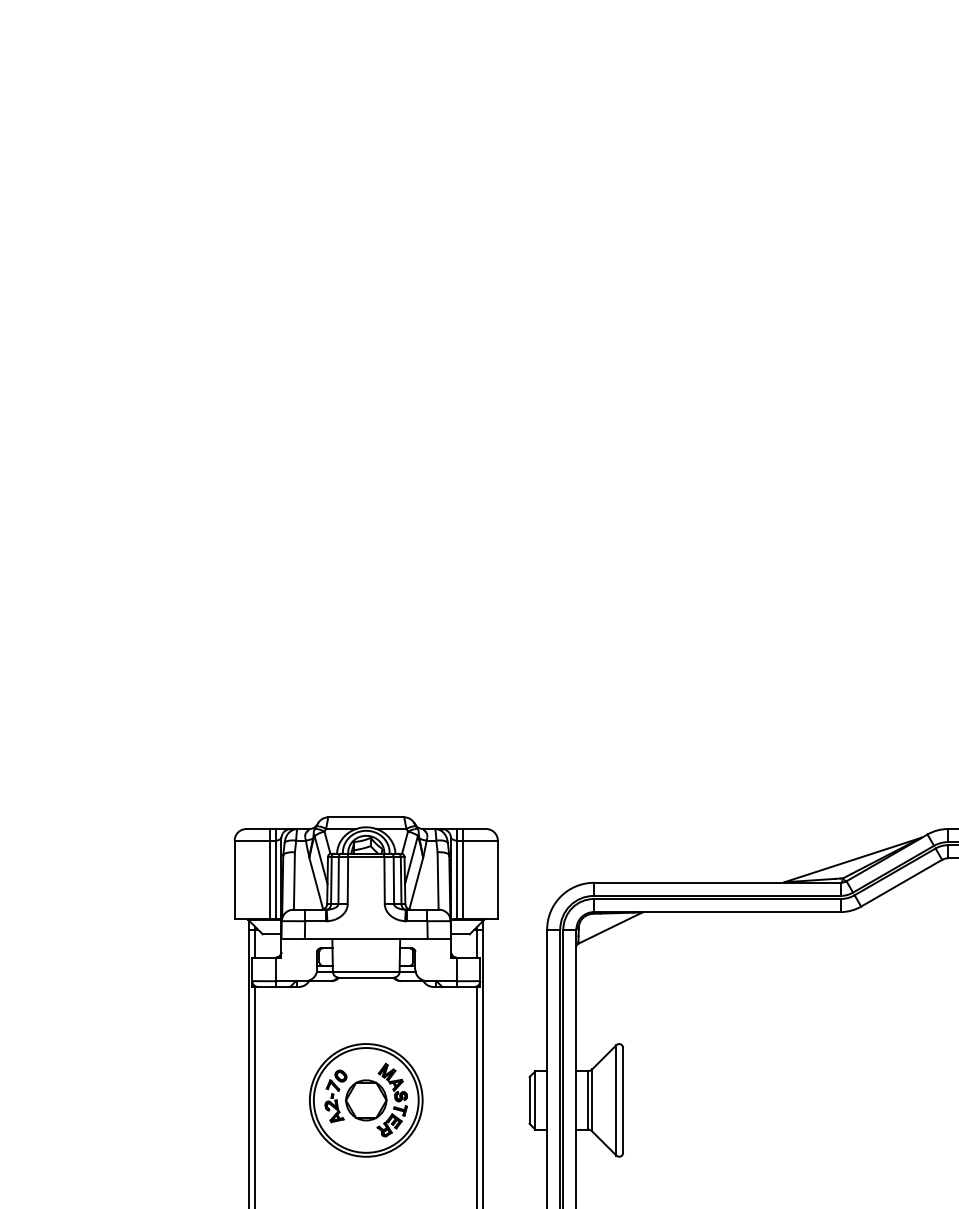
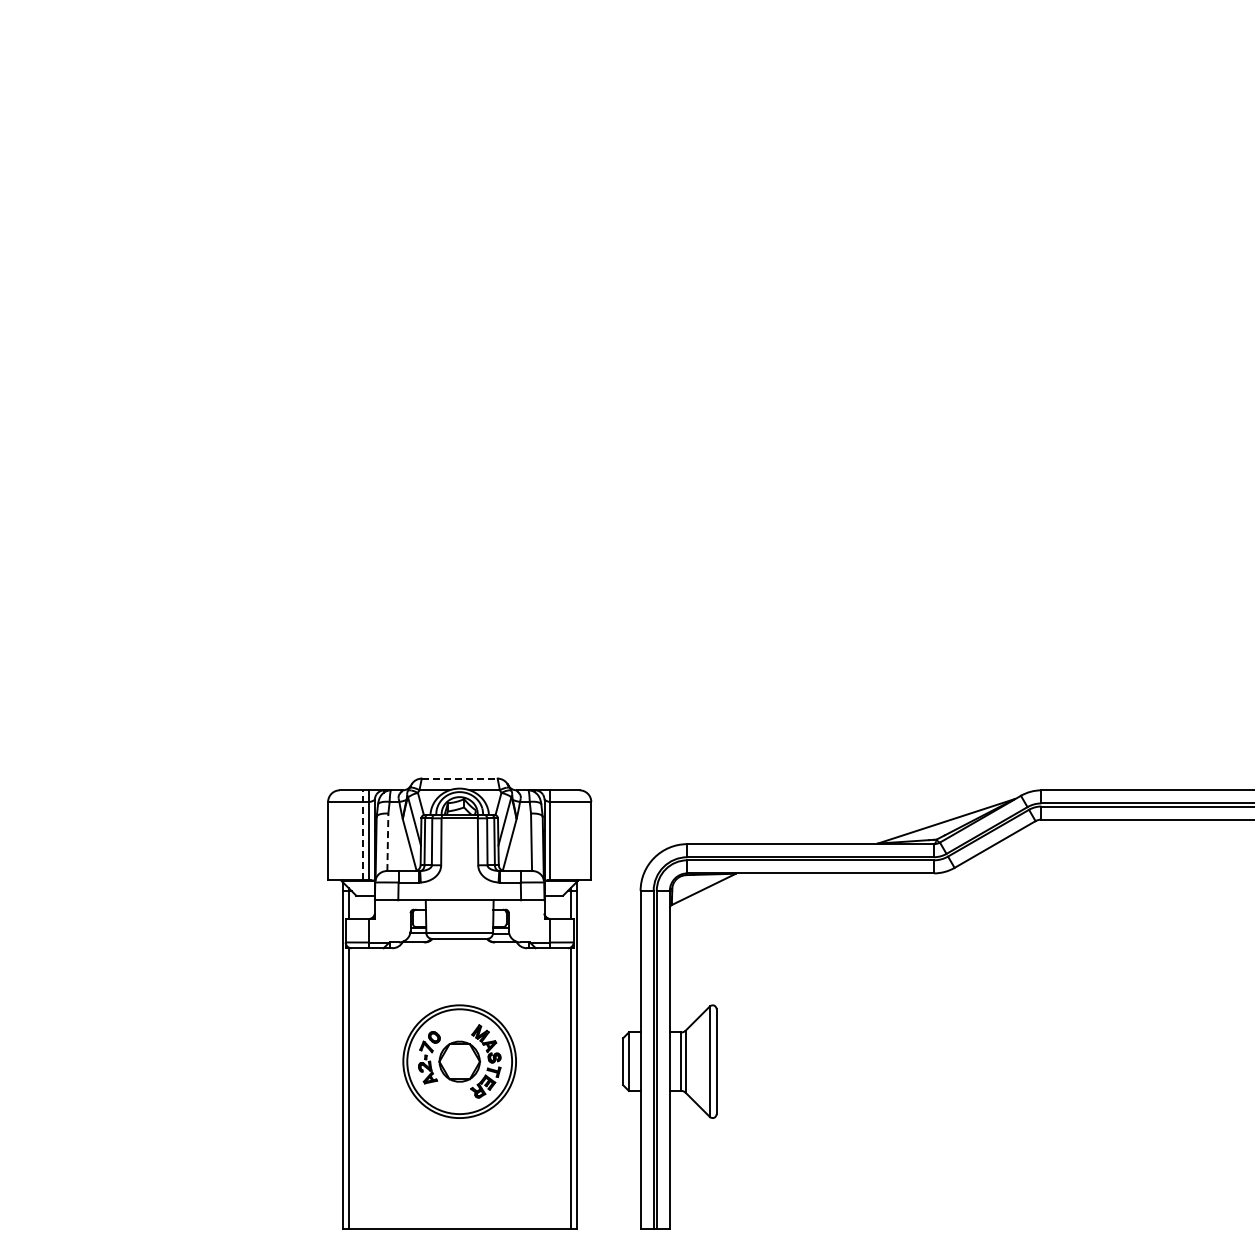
line: (366, 817) -> (459, 778), solid -> dashed
line: (270, 873) -> (363, 834), solid -> dashed
line: (463, 874) -> (556, 835), removed
line: (294, 881) -> (387, 842), solid -> dashed

